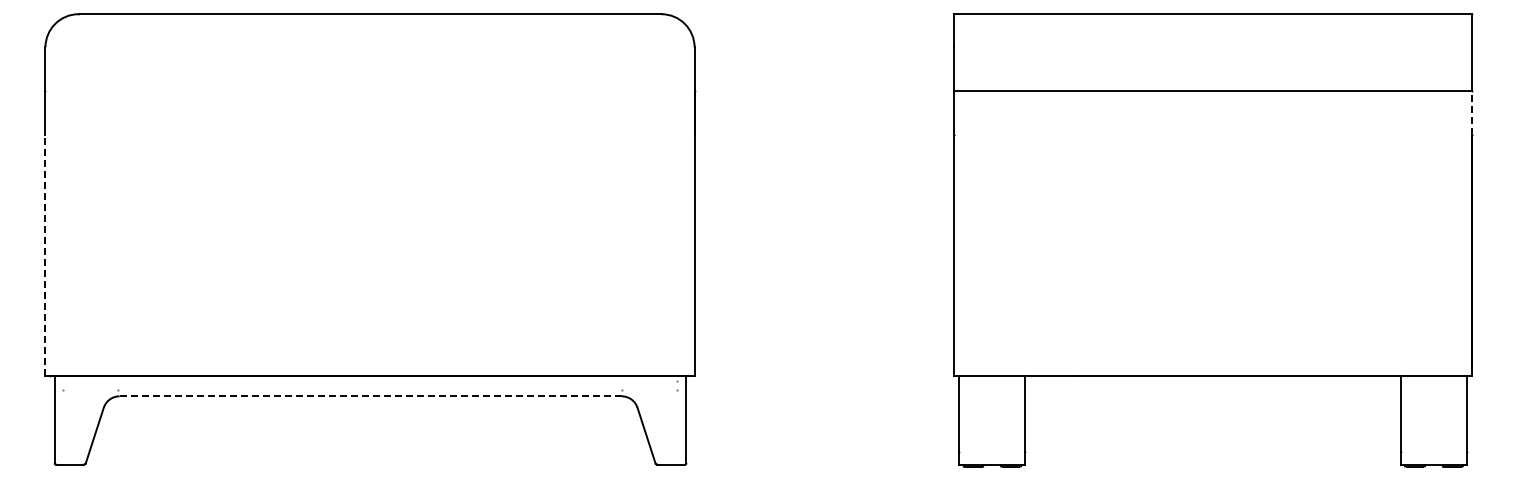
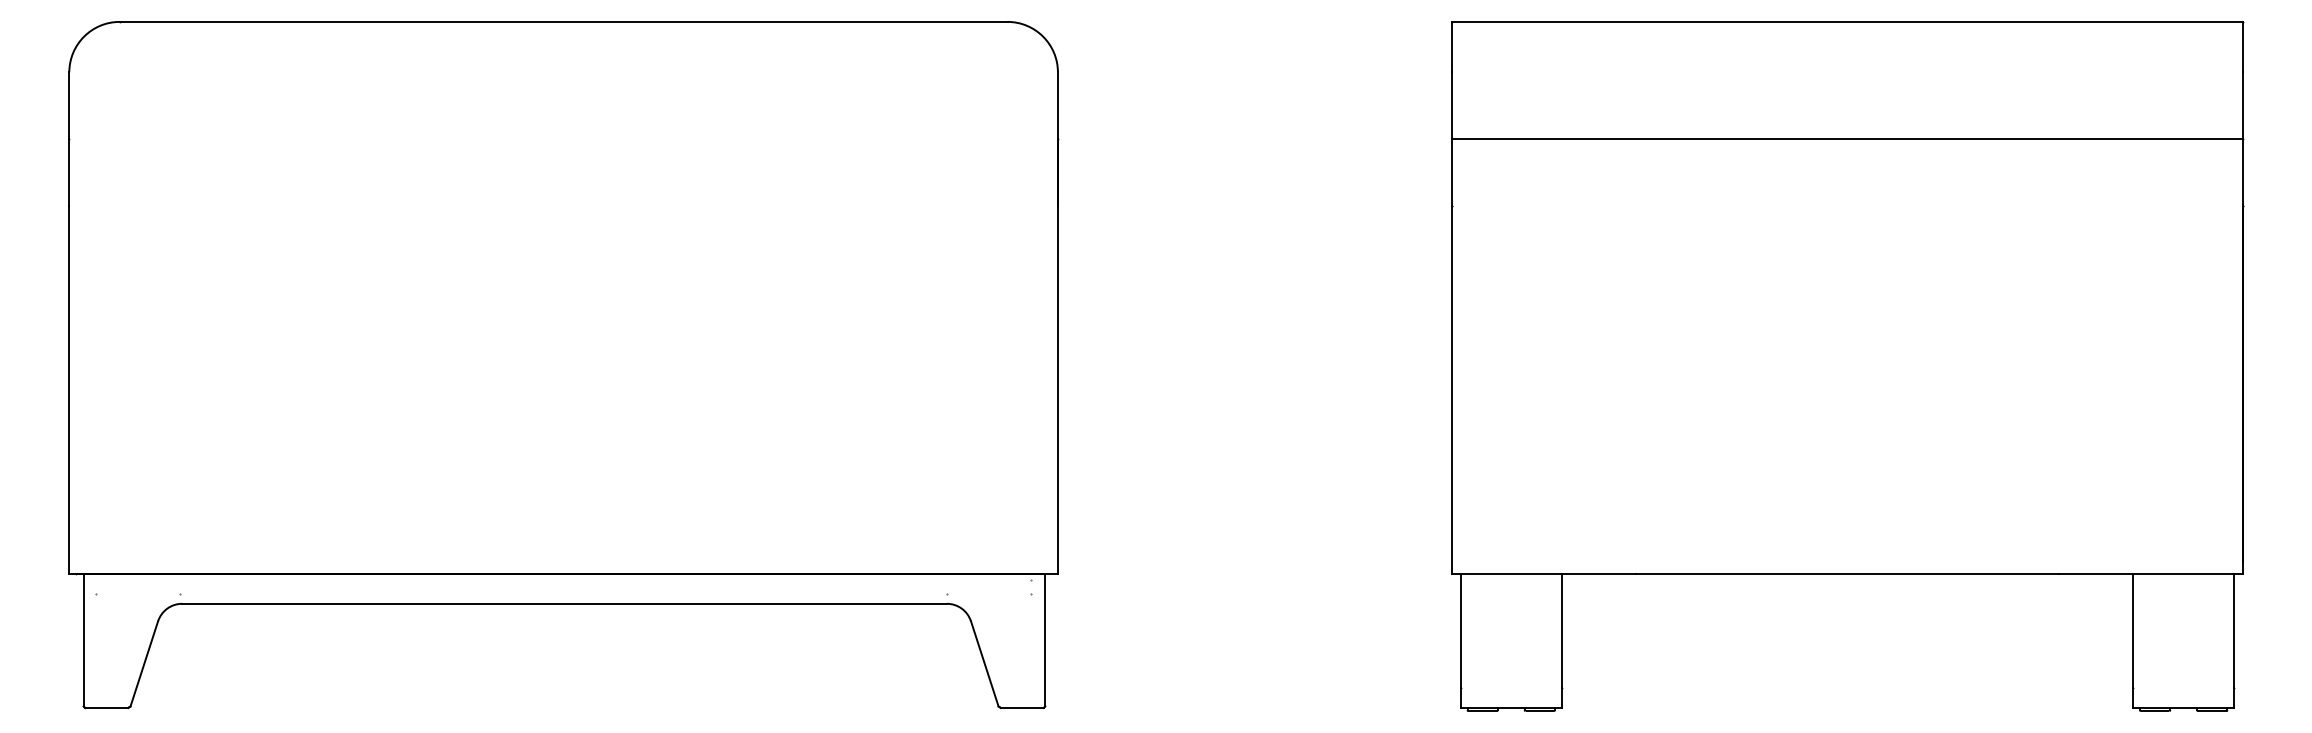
line: (1472, 112) -> (2242, 171), dashed -> solid
line: (45, 255) -> (69, 389), dashed -> solid
line: (371, 396) -> (565, 604), dashed -> solid

